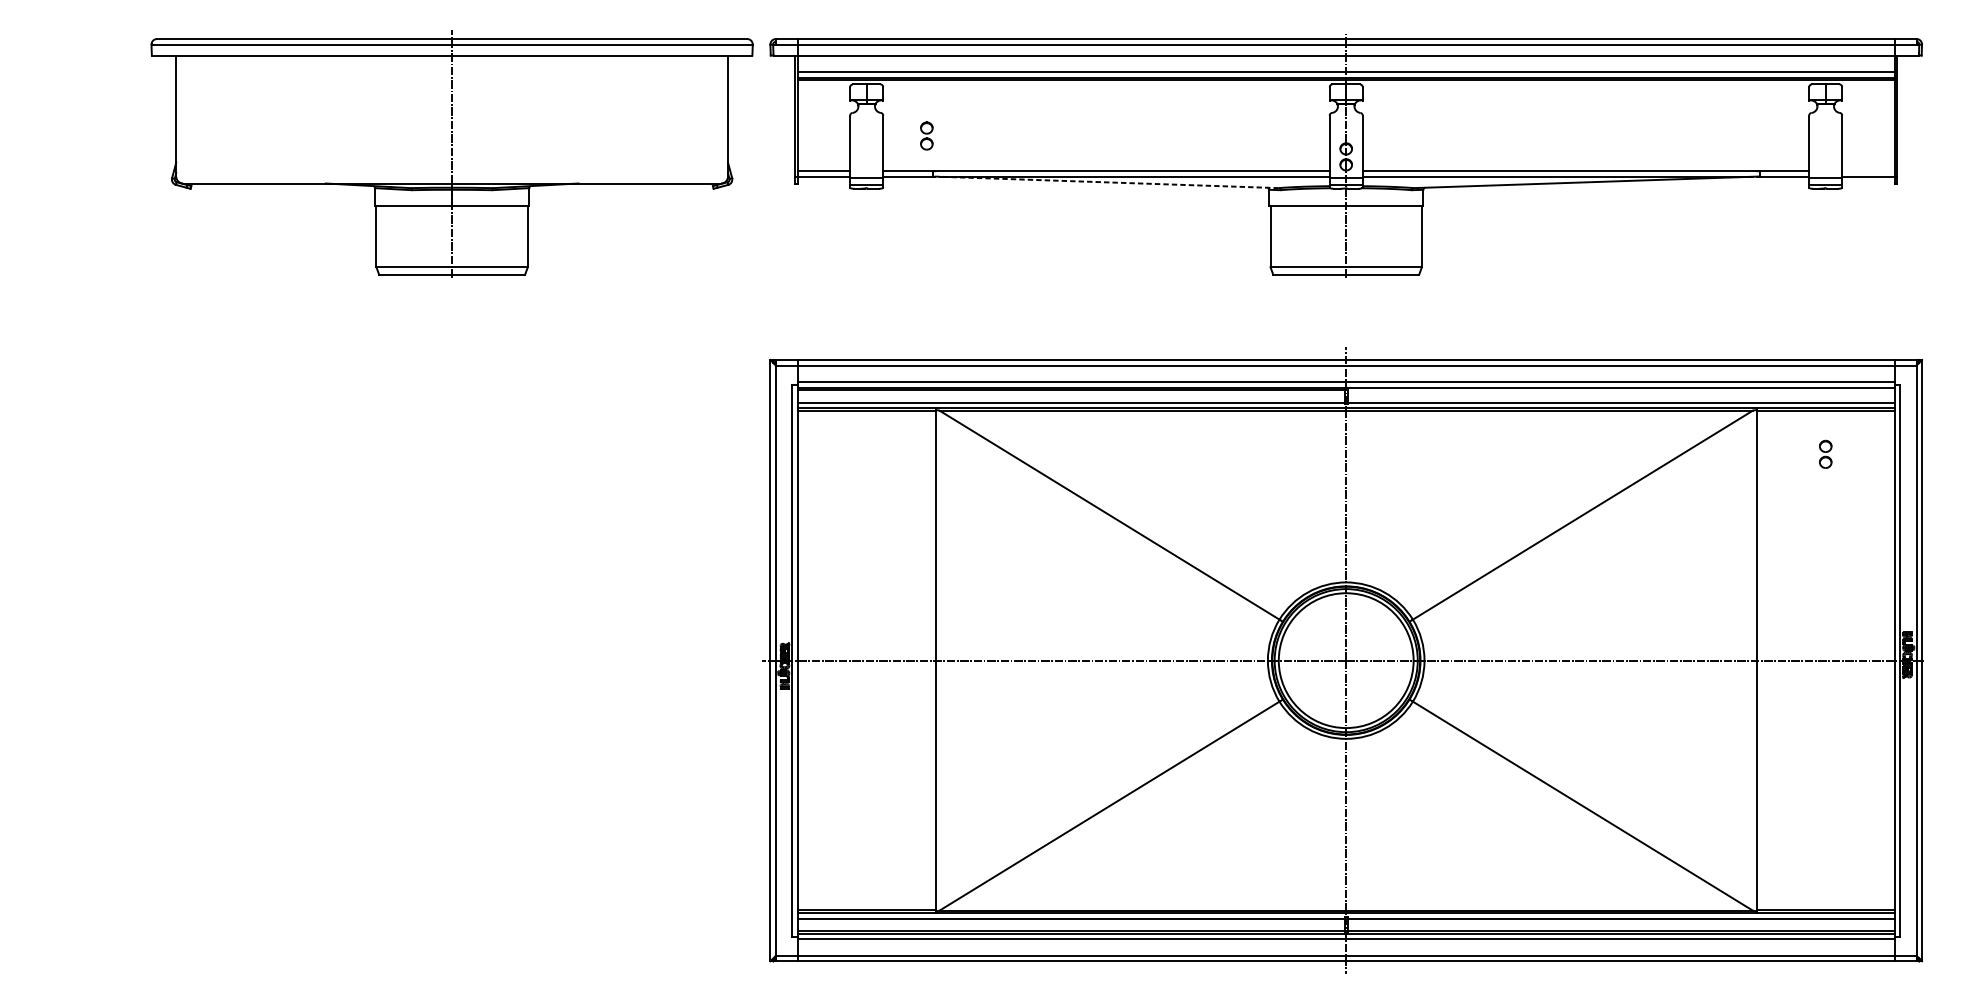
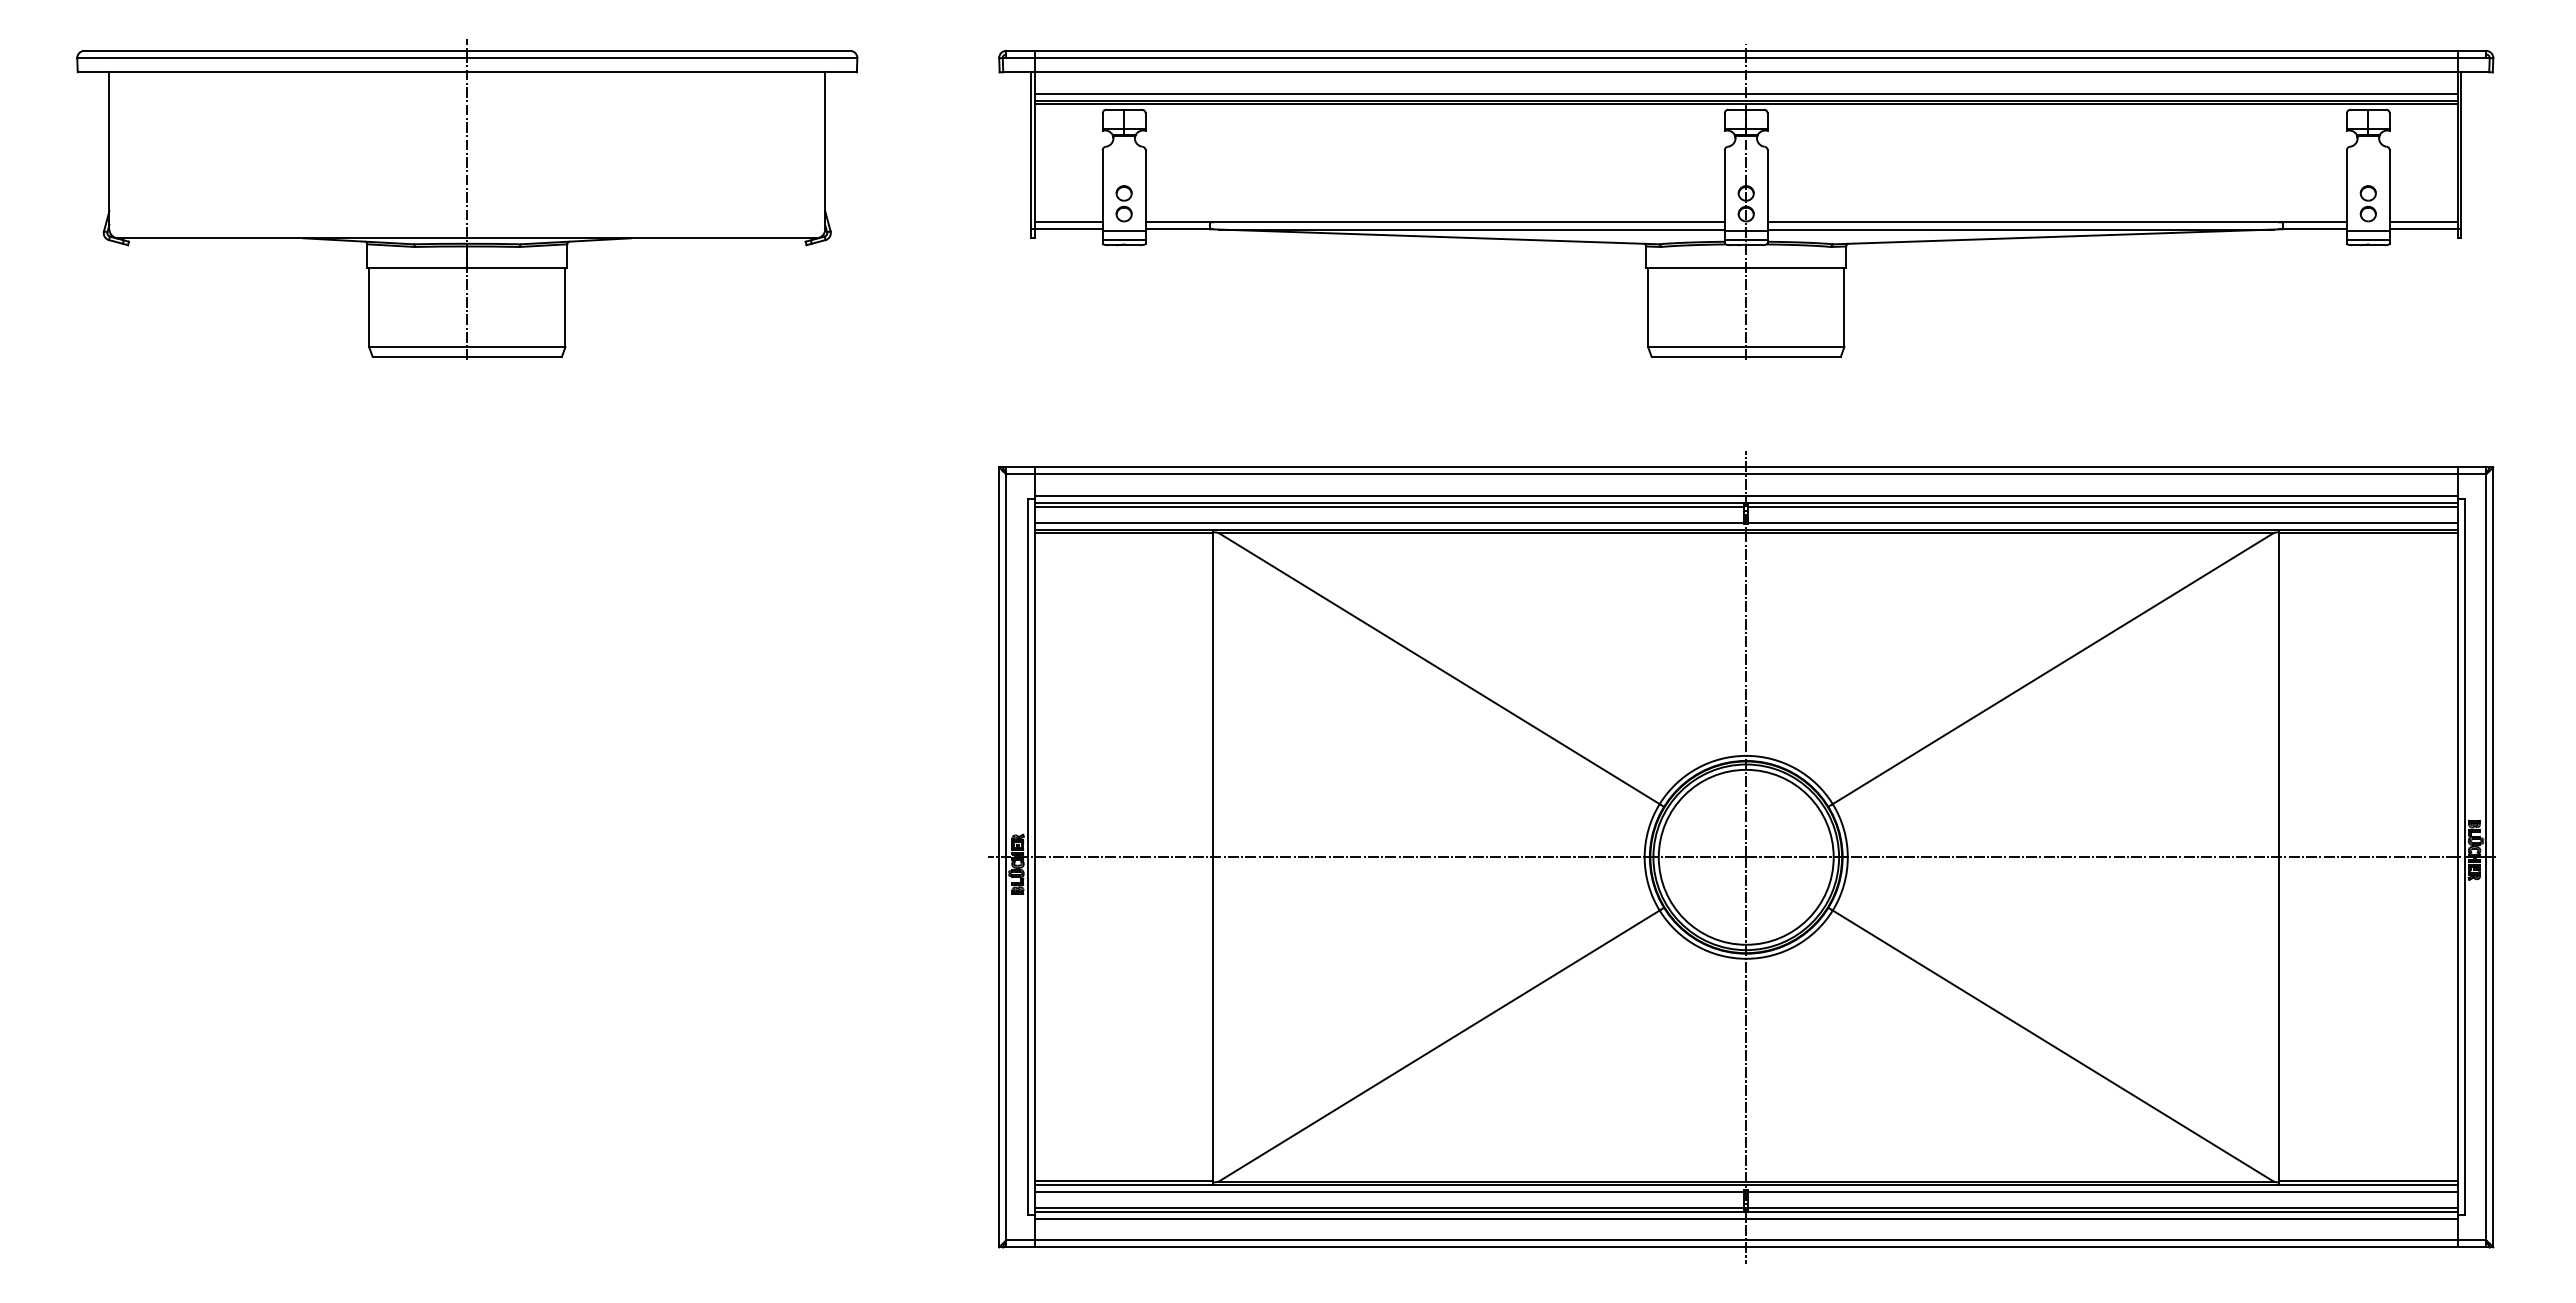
part: (926, 135) -> (1123, 203), moved
part: (452, 153) -> (467, 199), moved
line: (1868, 171) -> (2423, 222), added
line: (1105, 182) -> (1434, 236), dashed -> solid
line: (1620, 390) -> (2102, 506), added
part: (1825, 454) -> (2367, 203), moved

